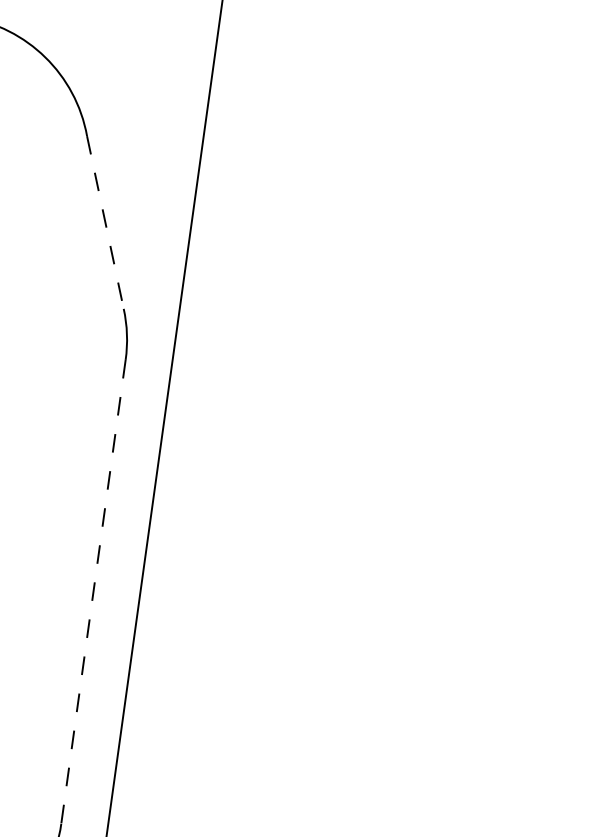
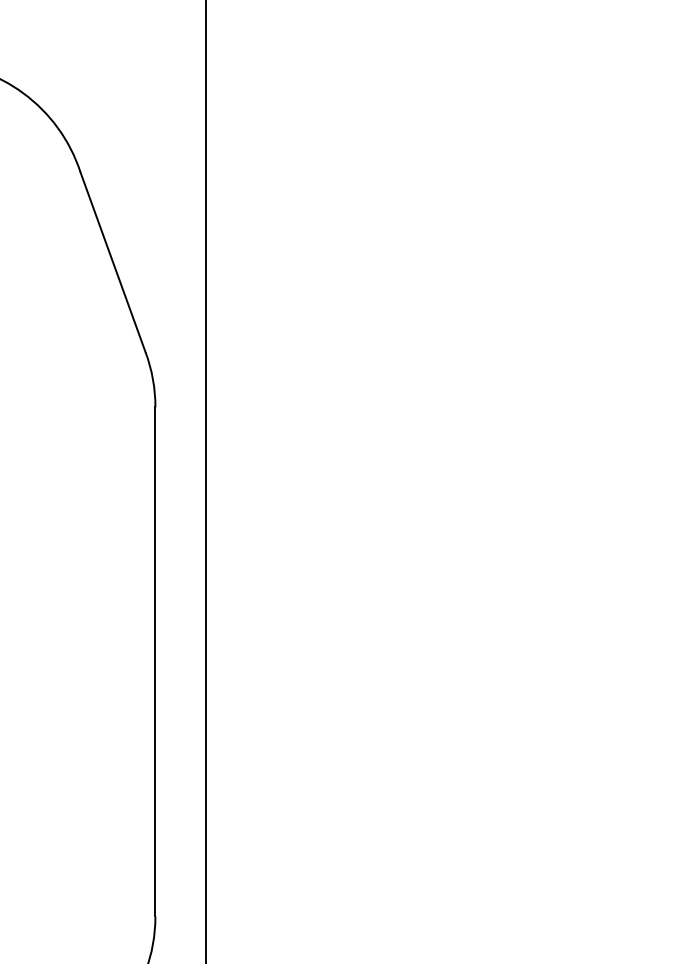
line: (105, 222) -> (113, 262), dashed -> solid
line: (93, 591) -> (155, 661), dashed -> solid

